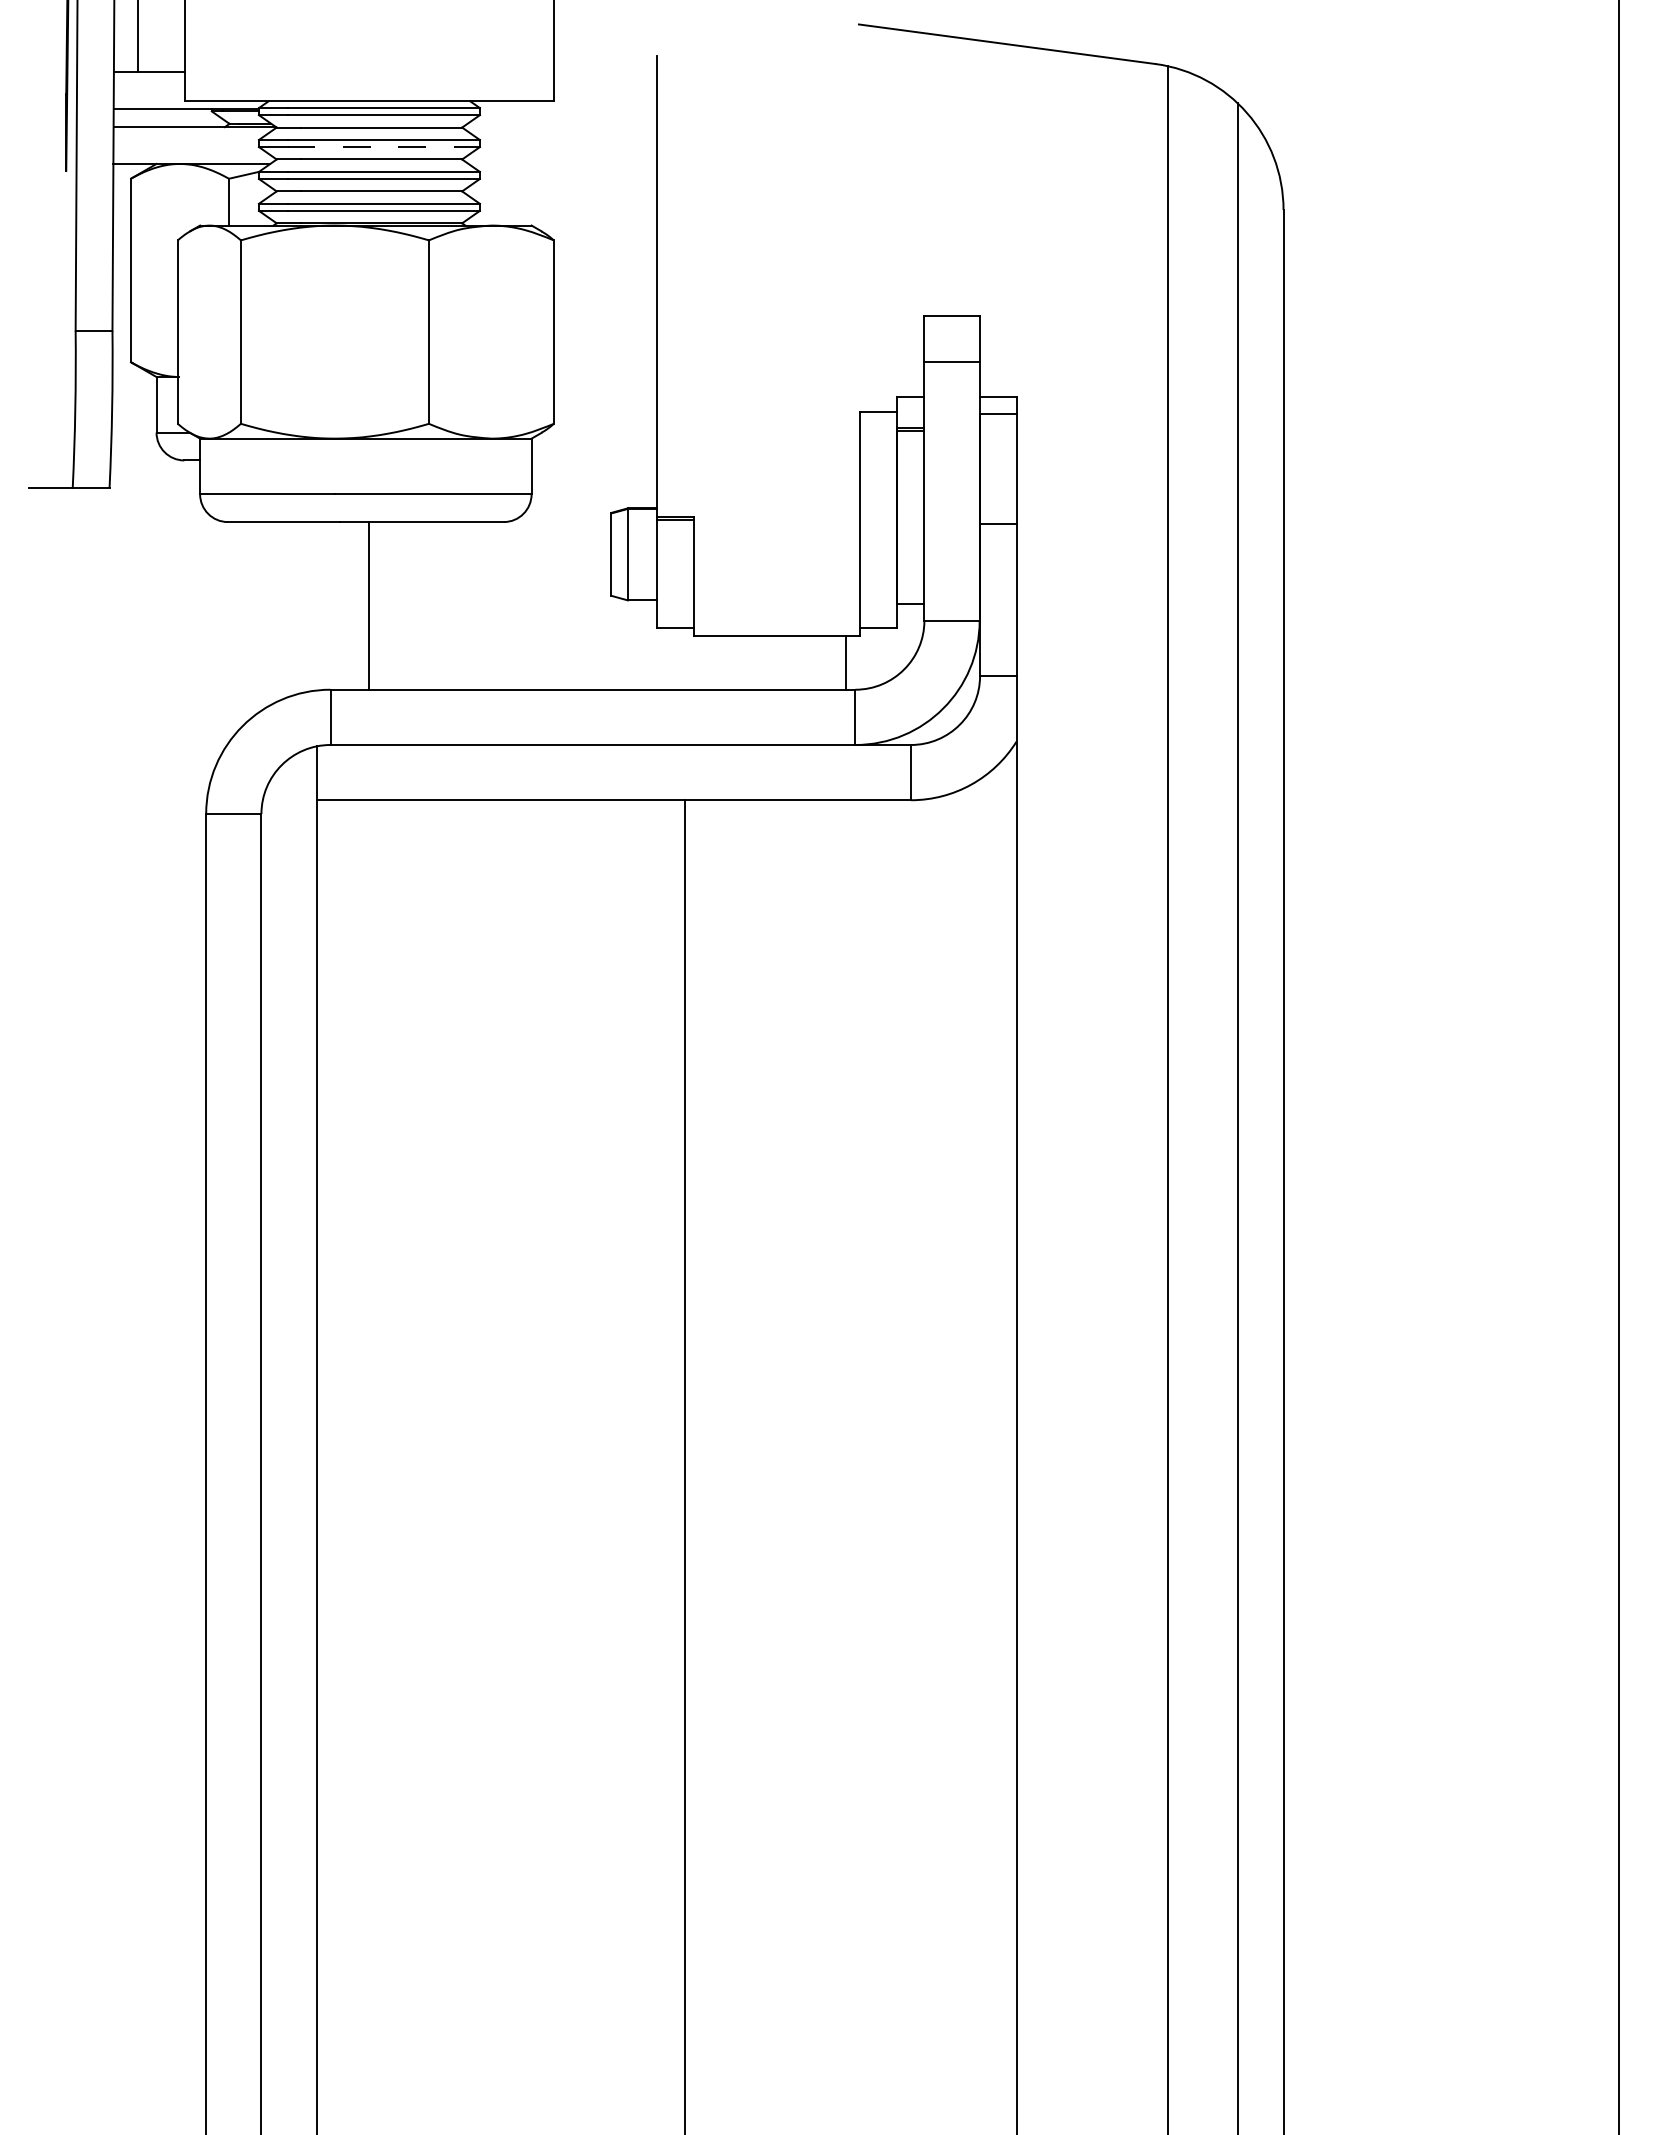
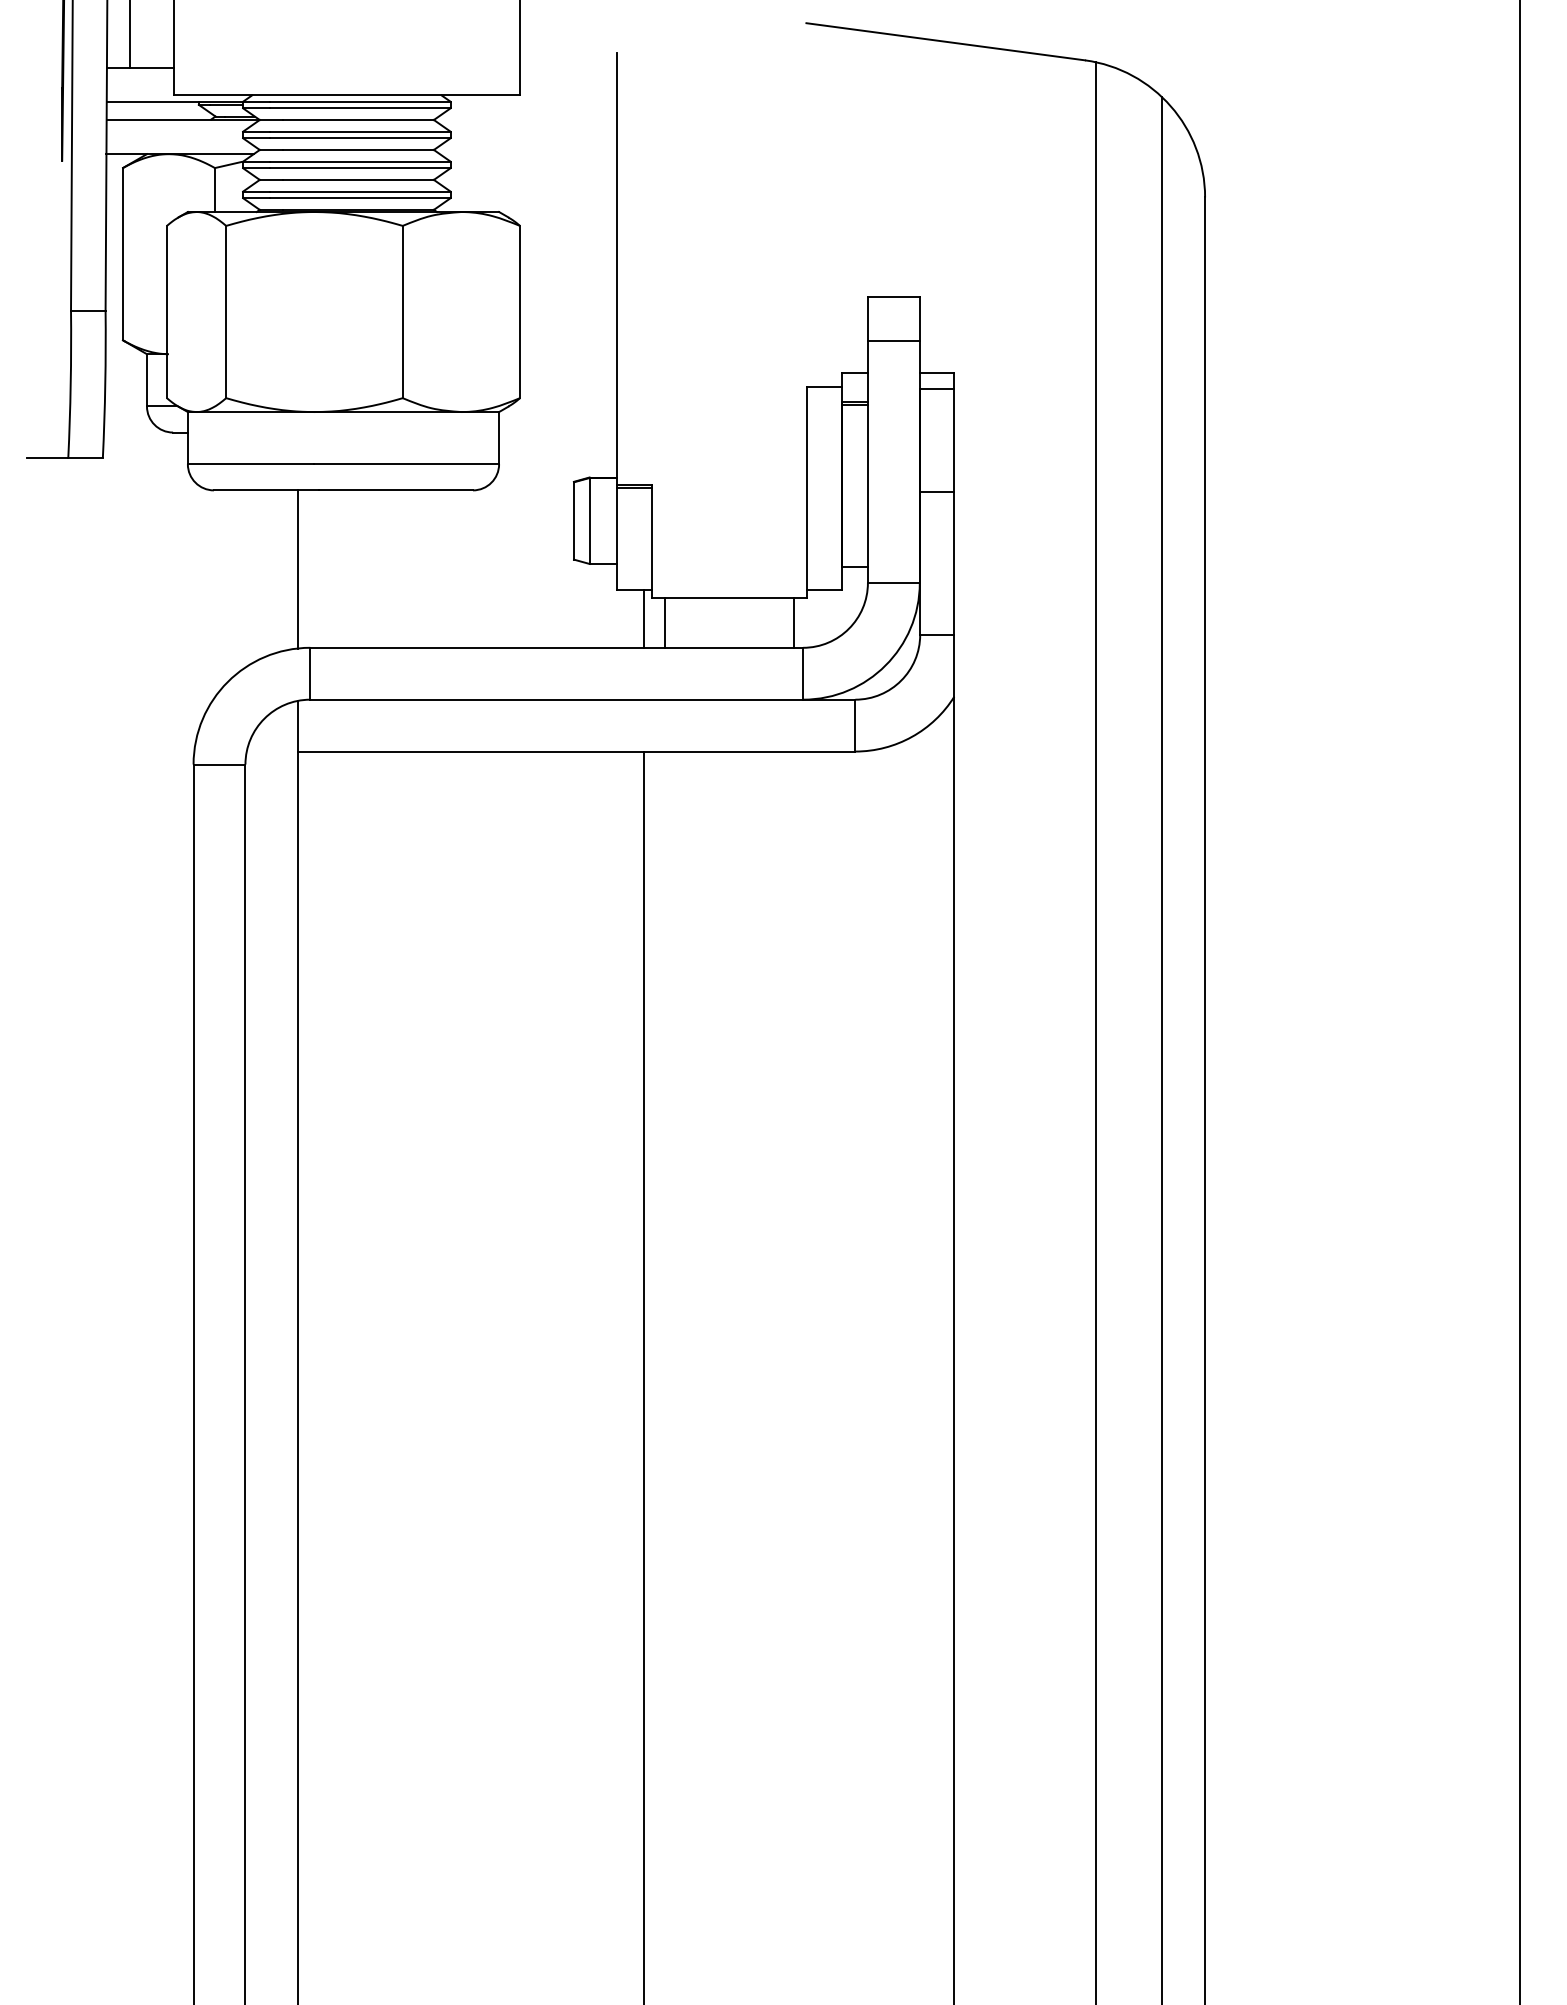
line: (384, 147) -> (360, 138), dashed -> solid
line: (369, 606) -> (298, 569), moved
line: (685, 658) -> (643, 618), added
line: (708, 662) -> (665, 622), added

